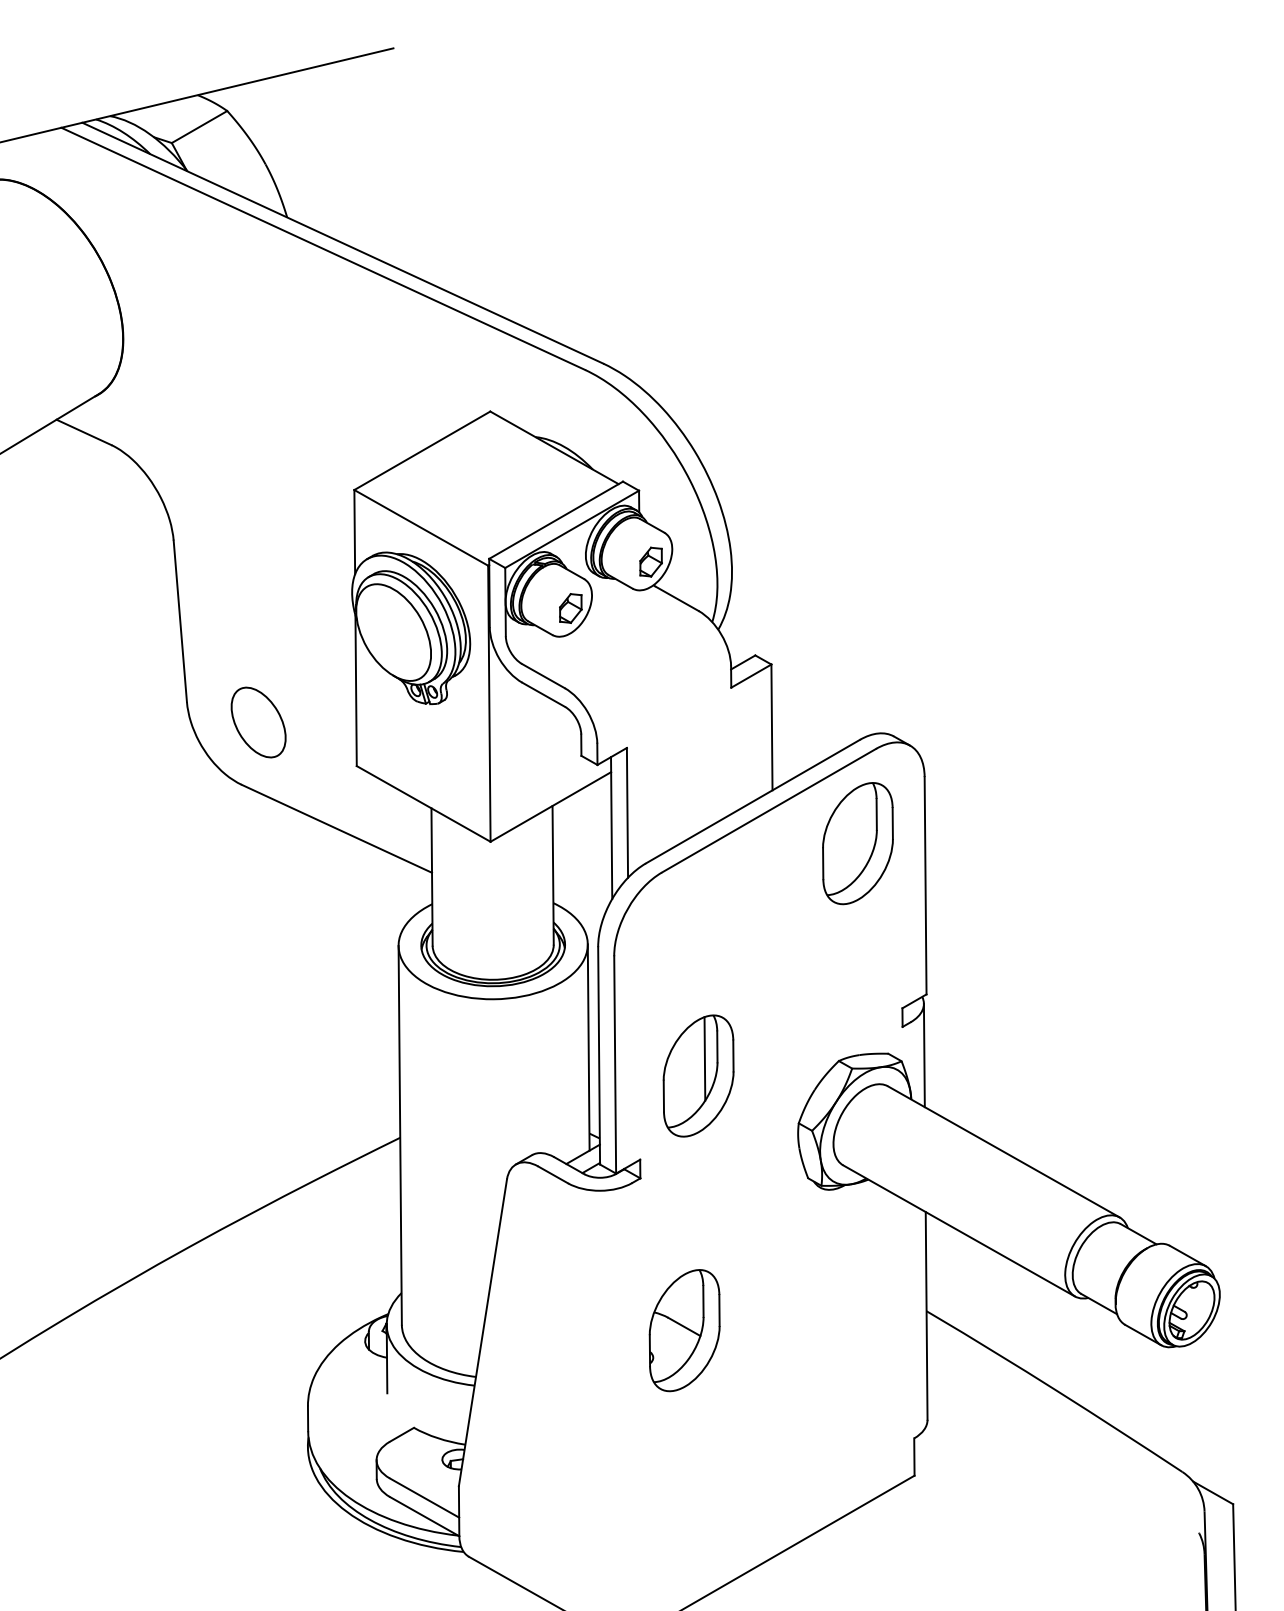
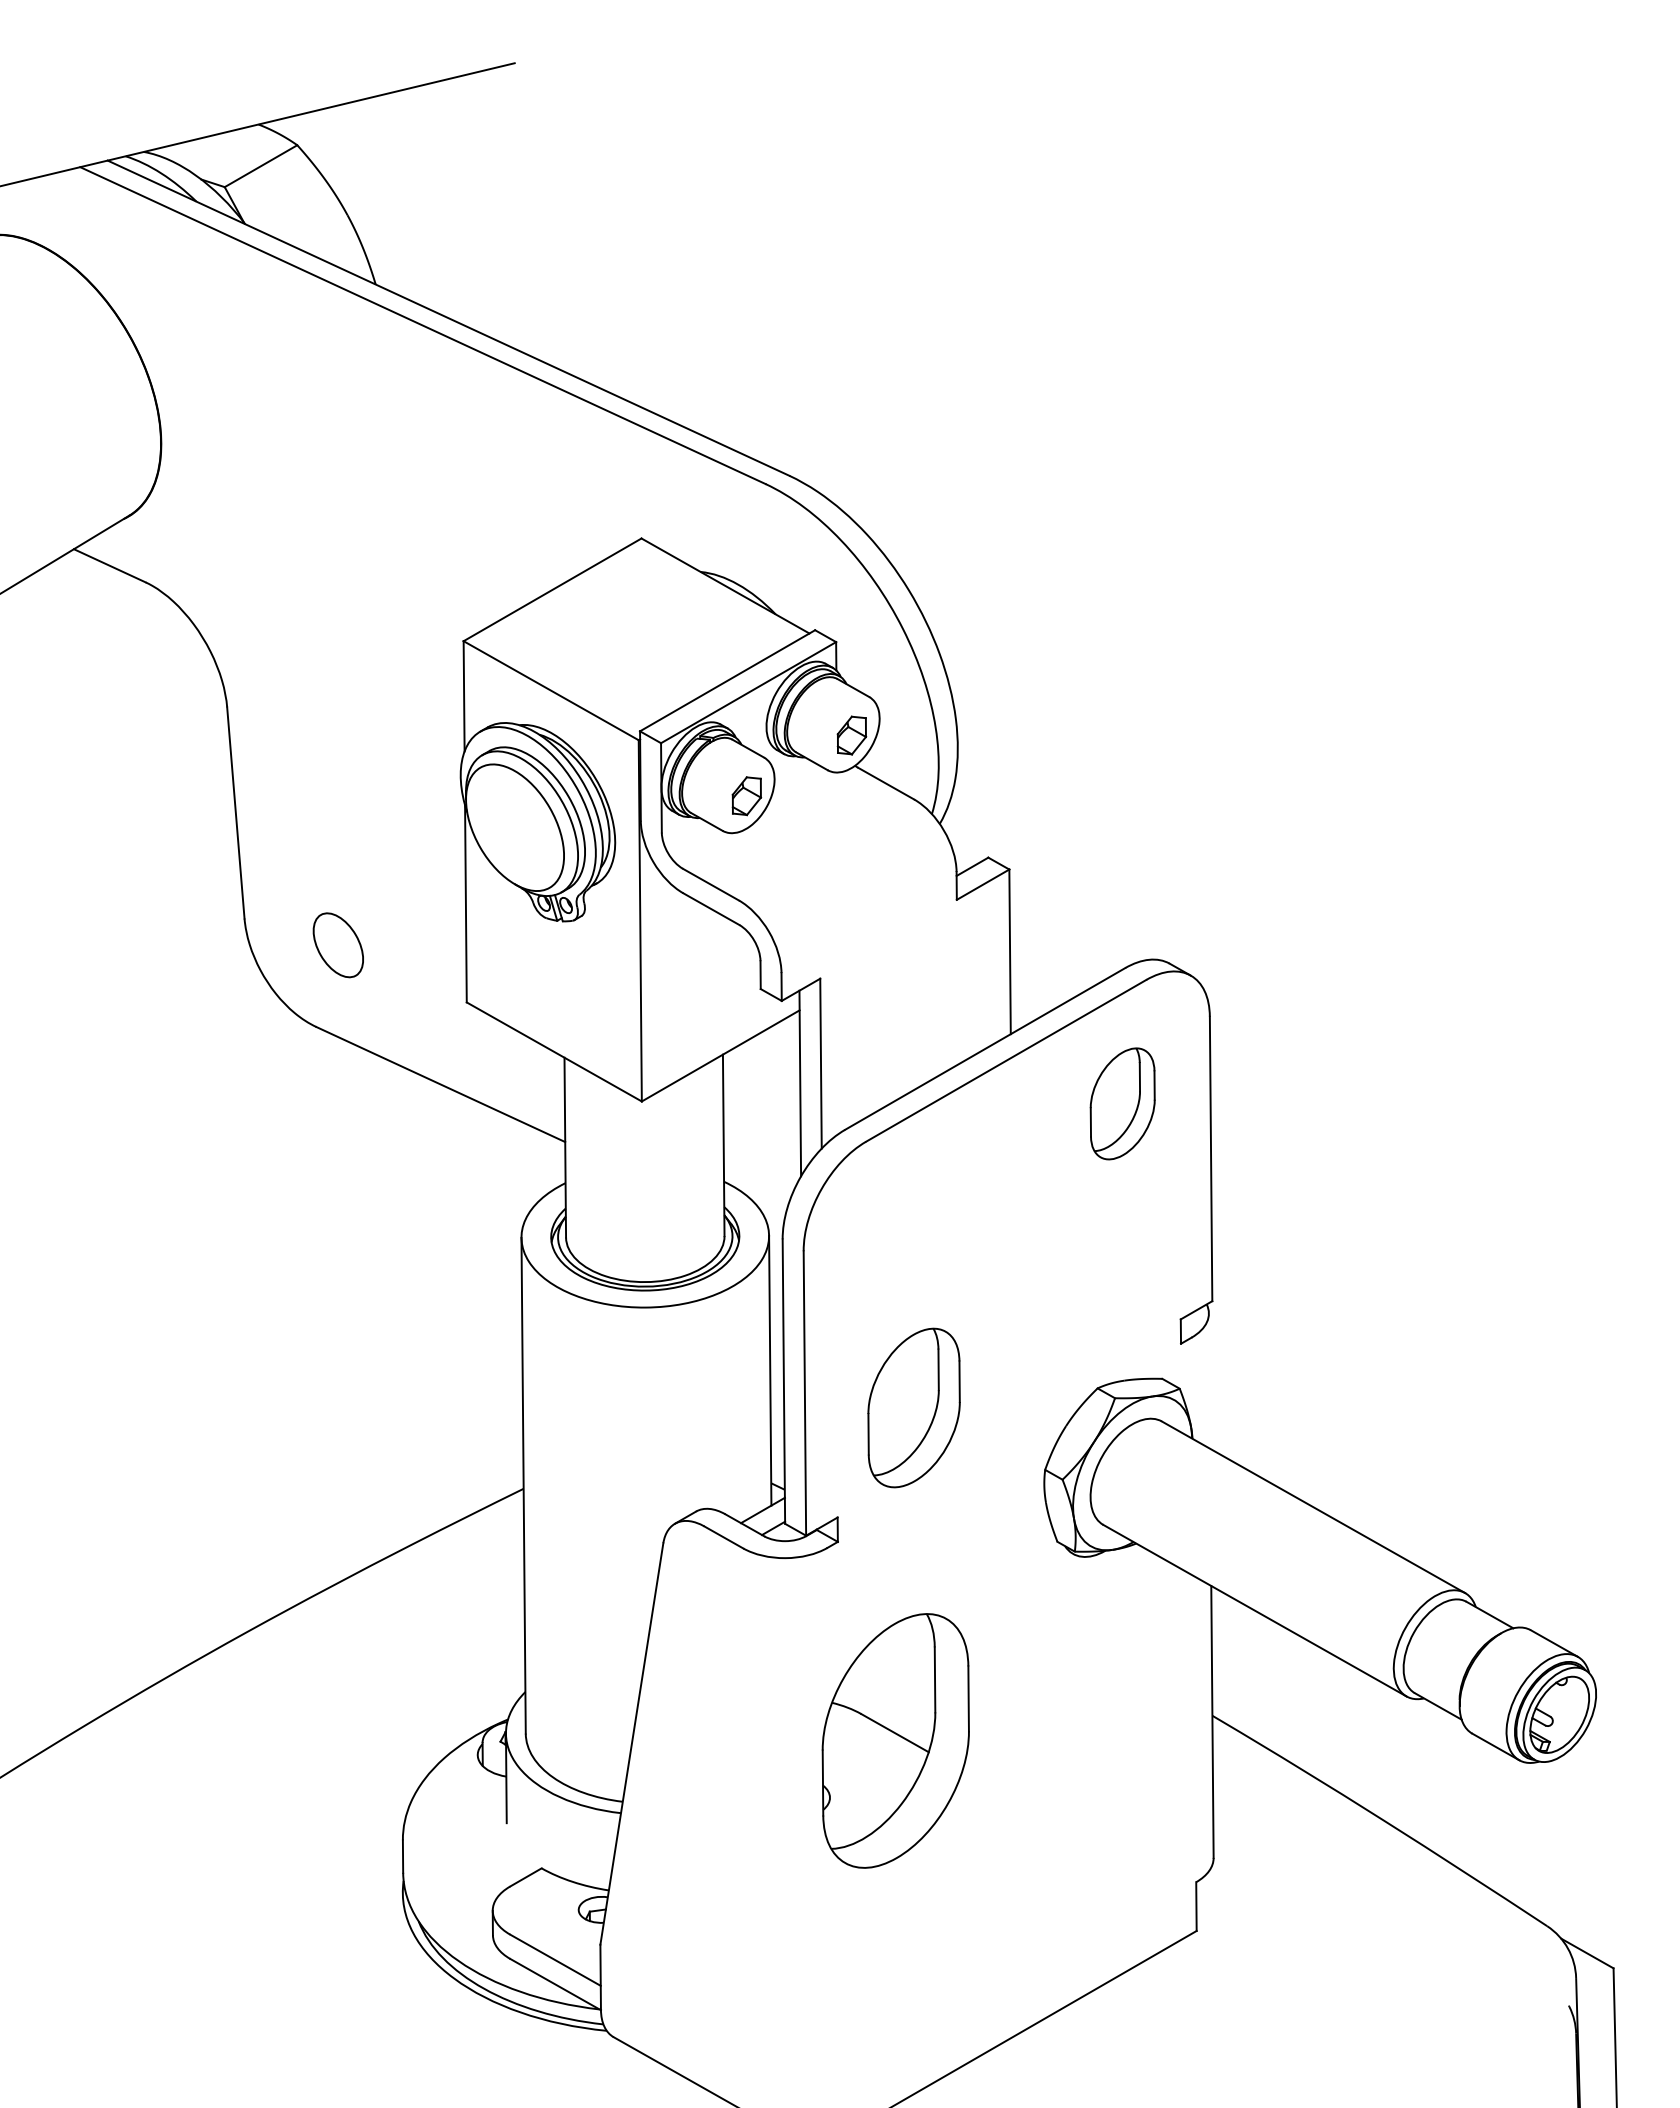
part: (258, 721) -> (338, 944), size x0.7
part: (857, 843) -> (1122, 1103), size x0.7
line: (924, 1055) -> (1209, 1380), removed
line: (704, 1058) -> (921, 1385), removed
part: (684, 1330) -> (895, 1741), size x1.6

